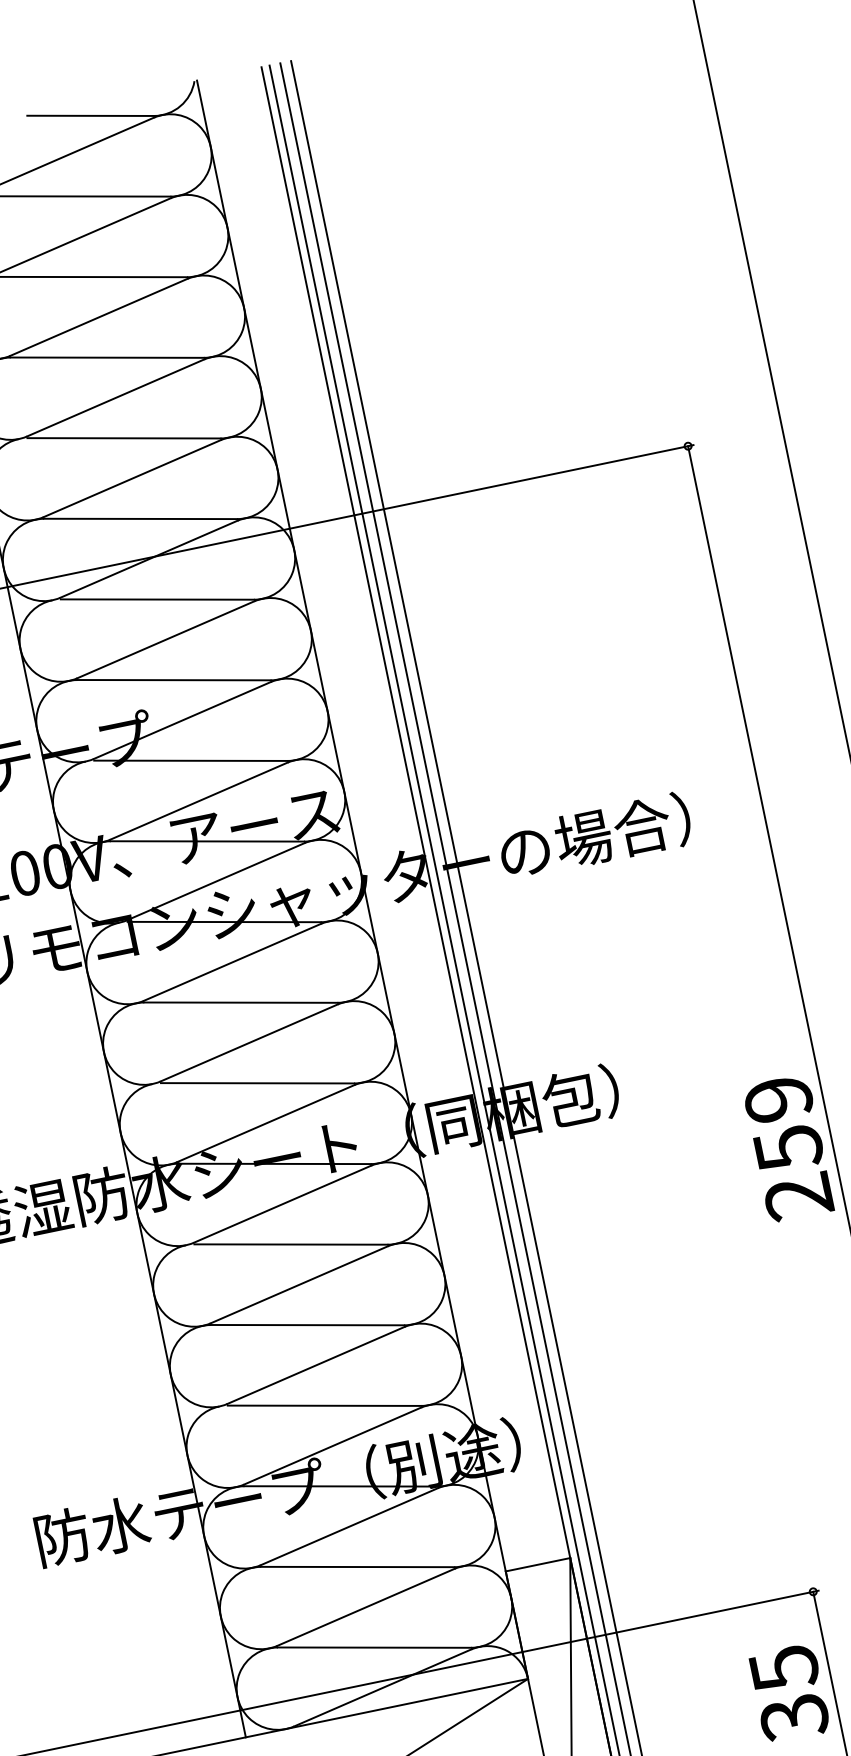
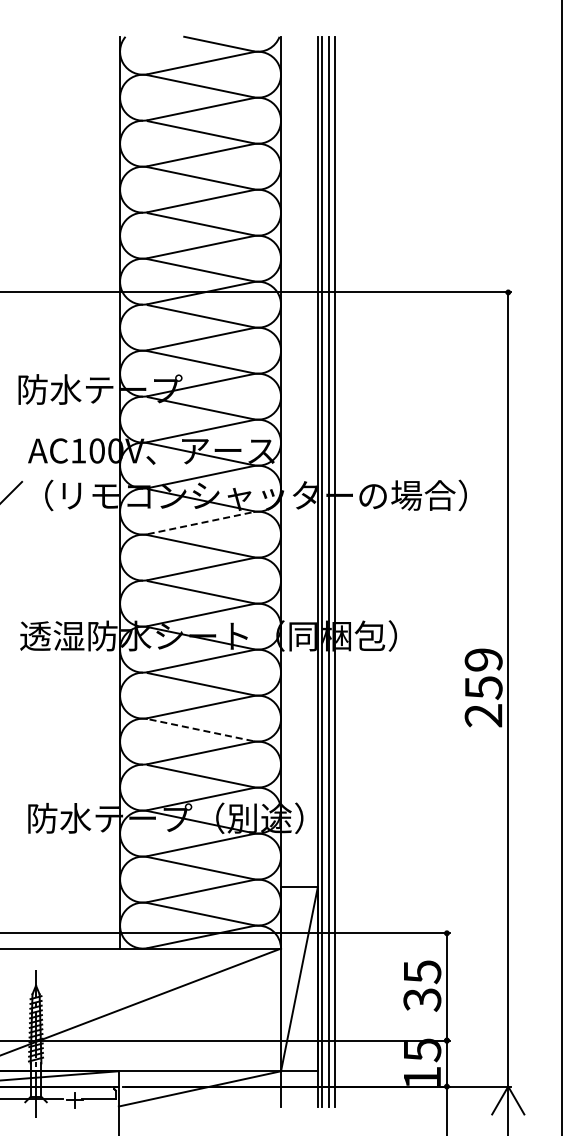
line: (232, 962) -> (200, 523), solid -> dashed
line: (307, 1325) -> (200, 730), solid -> dashed

